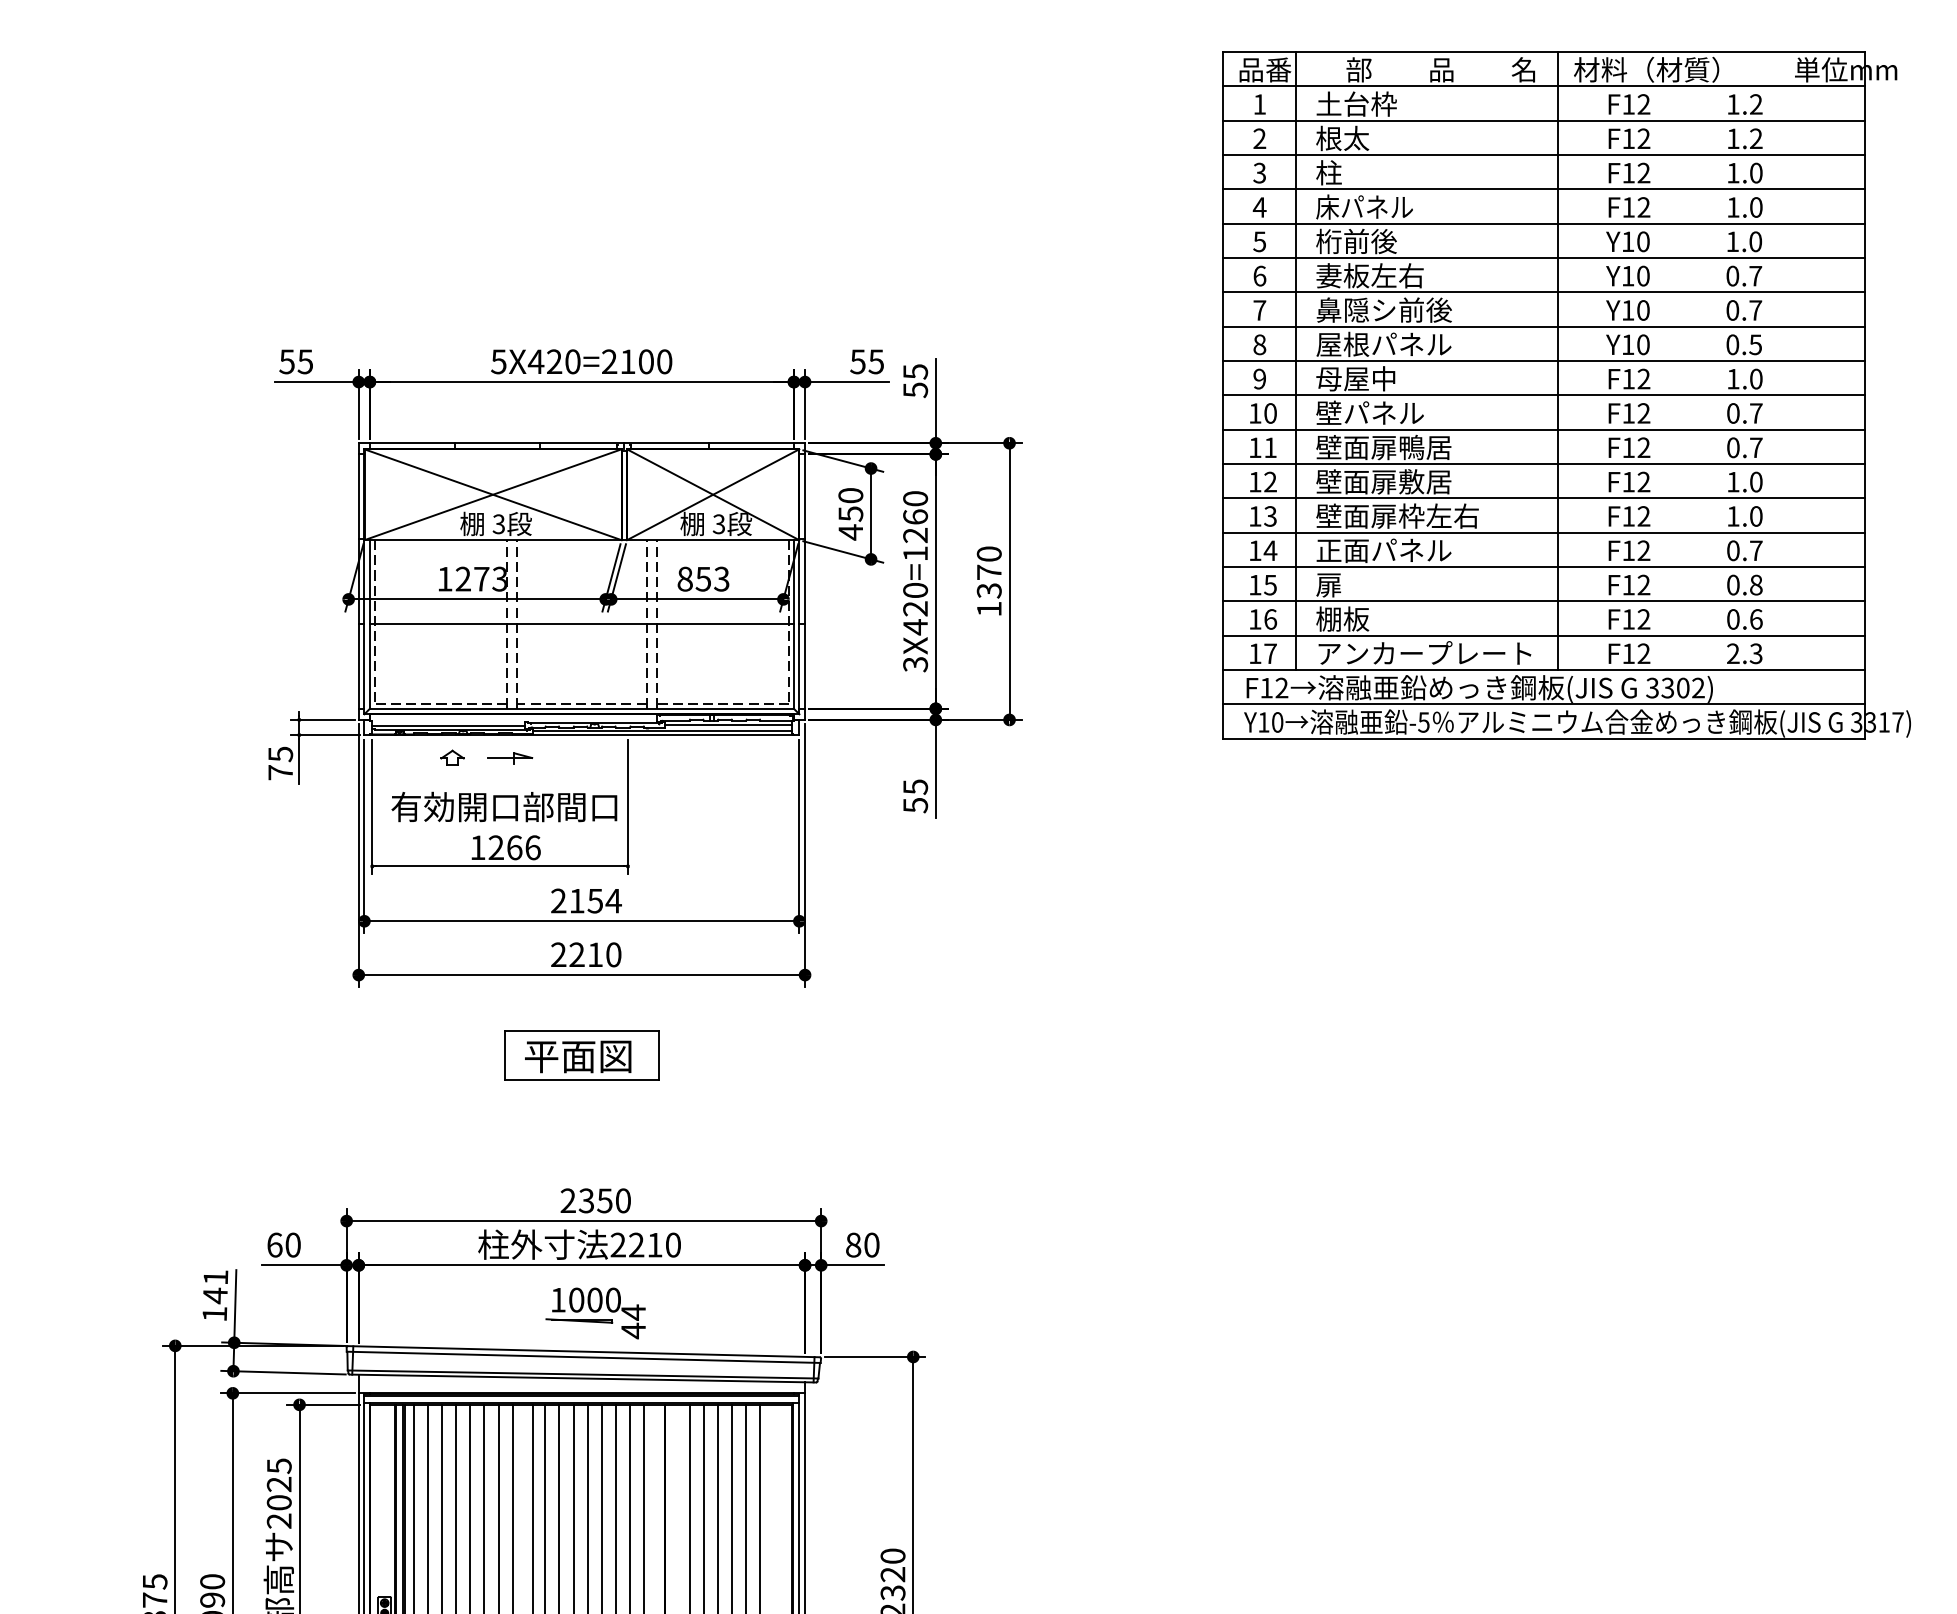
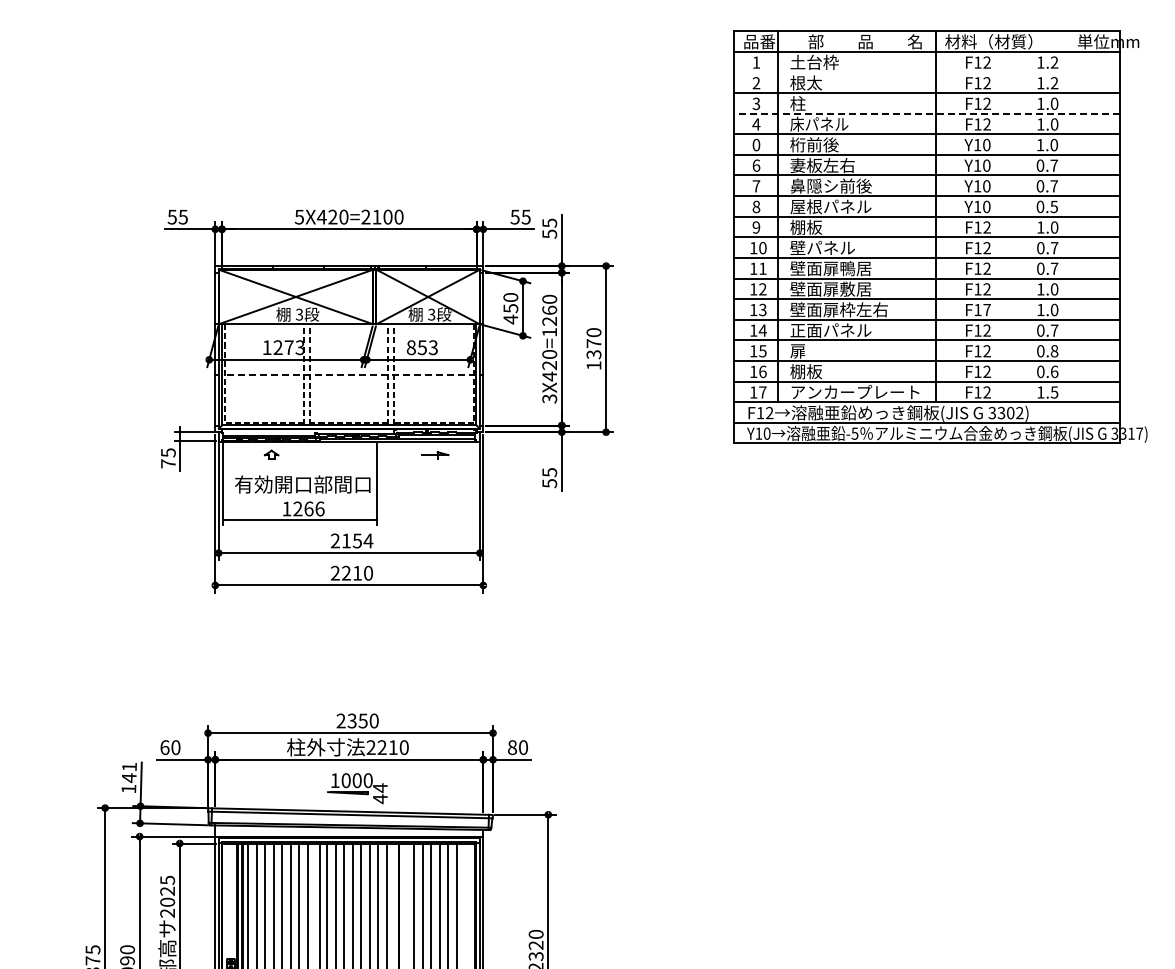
line: (1544, 120) -> (927, 72), removed
line: (1544, 189) -> (927, 113), solid -> dashed
text: (1259, 240) -> (756, 144), 5 -> 0
text: (1354, 377) -> (813, 226), 母屋中 -> 棚板
text: (1642, 515) -> (986, 309), F12 -> F17
line: (580, 623) -> (348, 374), solid -> dashed
text: (1744, 653) -> (1047, 392), 2.3 -> 1.5
part: (510, 758) -> (435, 455), moved
part: (582, 1055) -> (349, 633), removed

